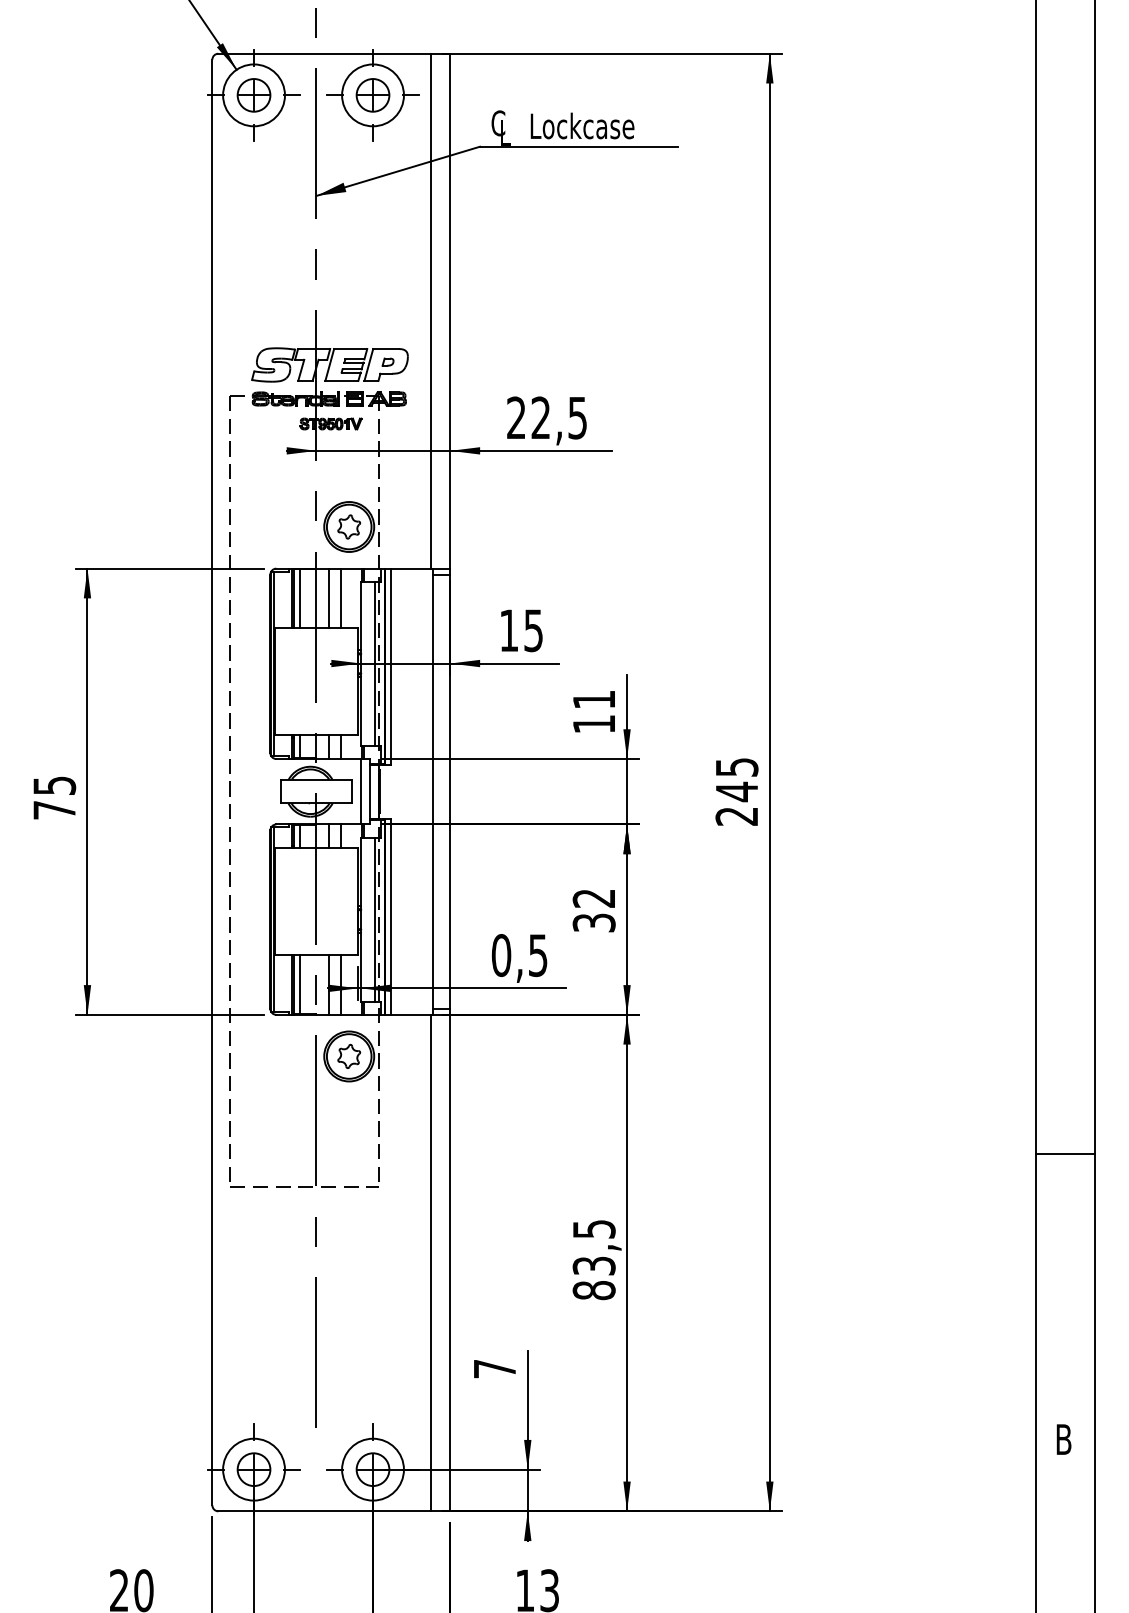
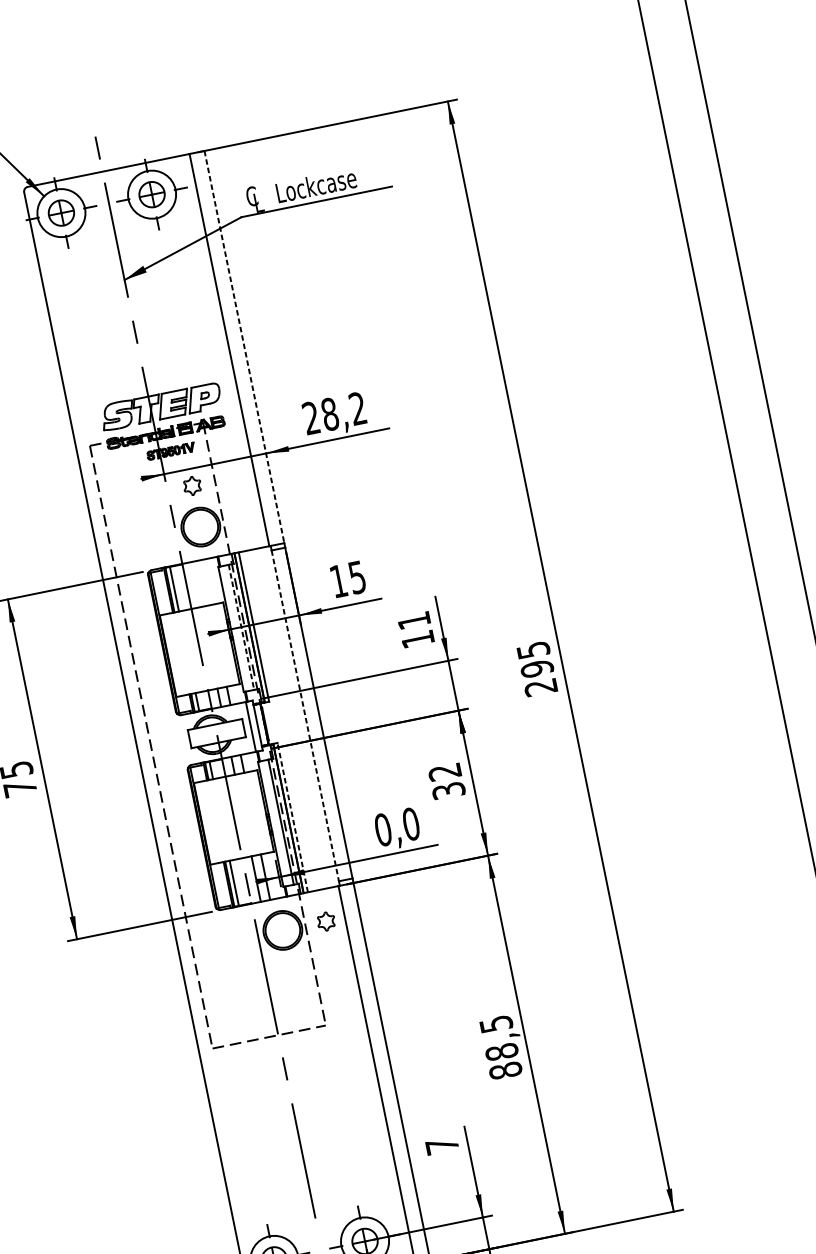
line: (450, 311) -> (244, 347), solid -> dashed
text: (558, 417) -> (343, 411), 22,5 -> 28,2
part: (348, 526) -> (191, 485), moved
line: (328, 597) -> (195, 584), removed
line: (341, 597) -> (205, 582), removed
line: (374, 664) -> (241, 627), solid -> dashed
text: (736, 791) -> (536, 668), 245 -> 295
line: (432, 792) -> (305, 716), solid -> dashed
line: (390, 916) -> (292, 817), solid -> dashed
text: (537, 955) -> (410, 824), 0,5 -> 0,0
part: (349, 1055) -> (326, 920), moved
text: (593, 1265) -> (501, 1051), 83,5 -> 88,5

